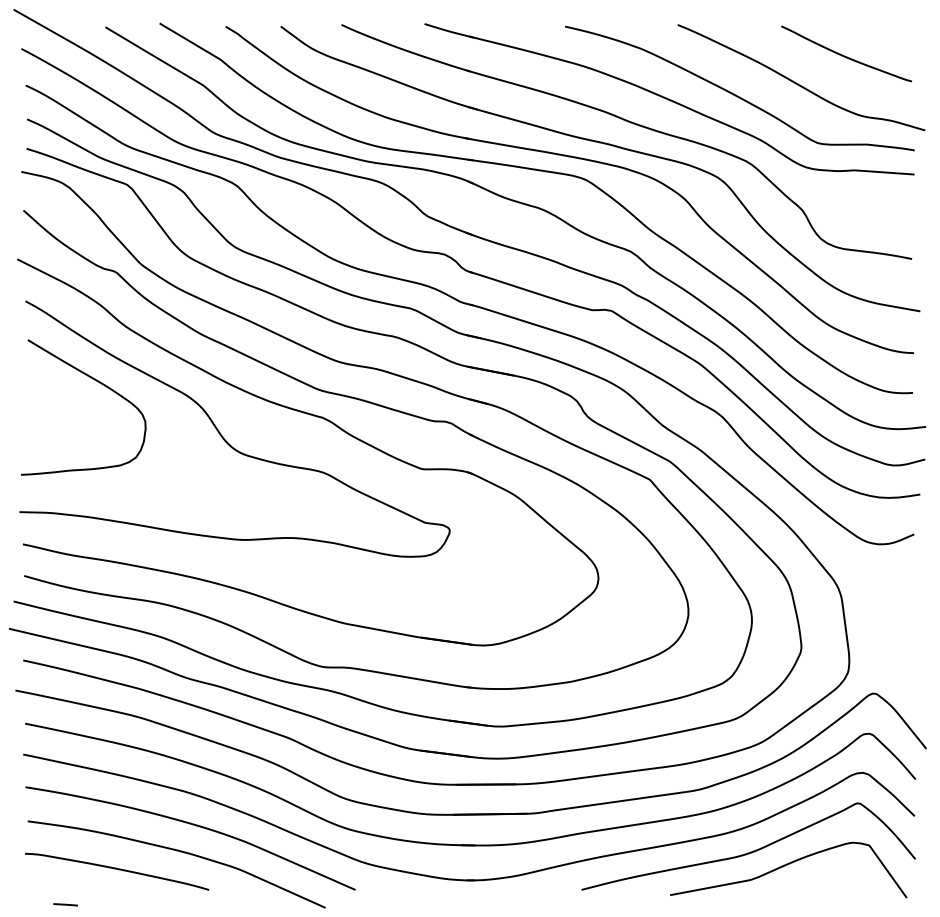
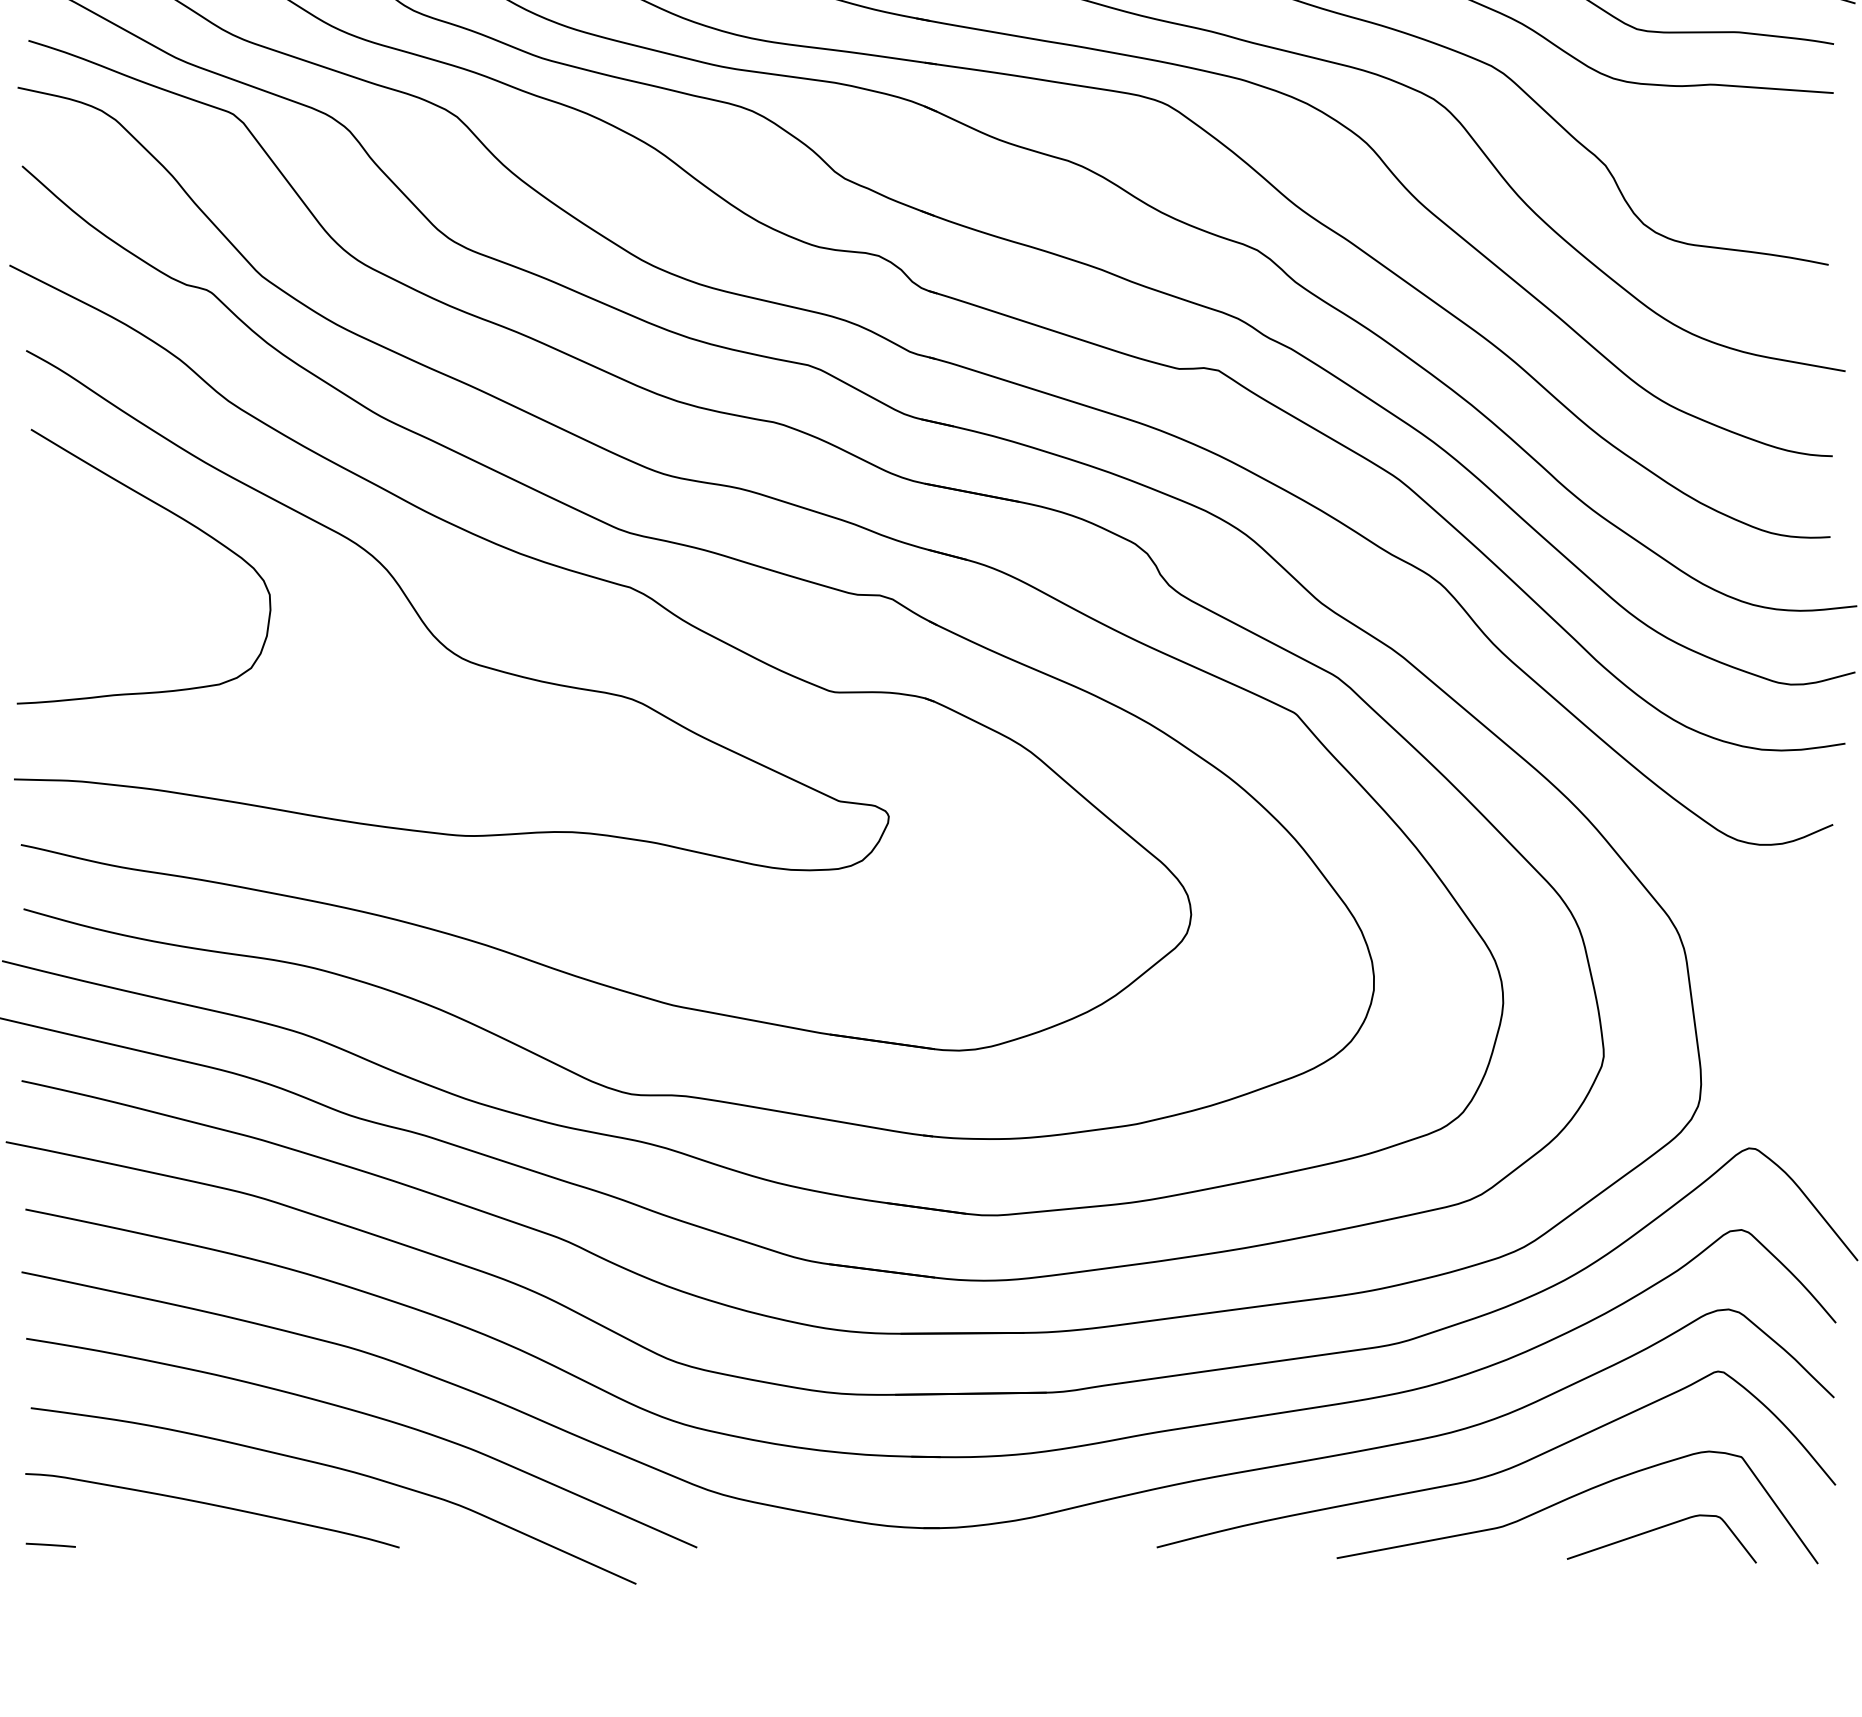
curve: (828, 881) -> (1658, 1530), added
line: (65, 904) -> (50, 1544), moved

